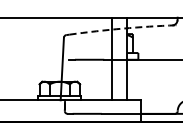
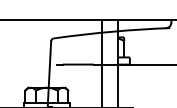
arc: (122, 28) -> (113, 31), dashed -> solid

